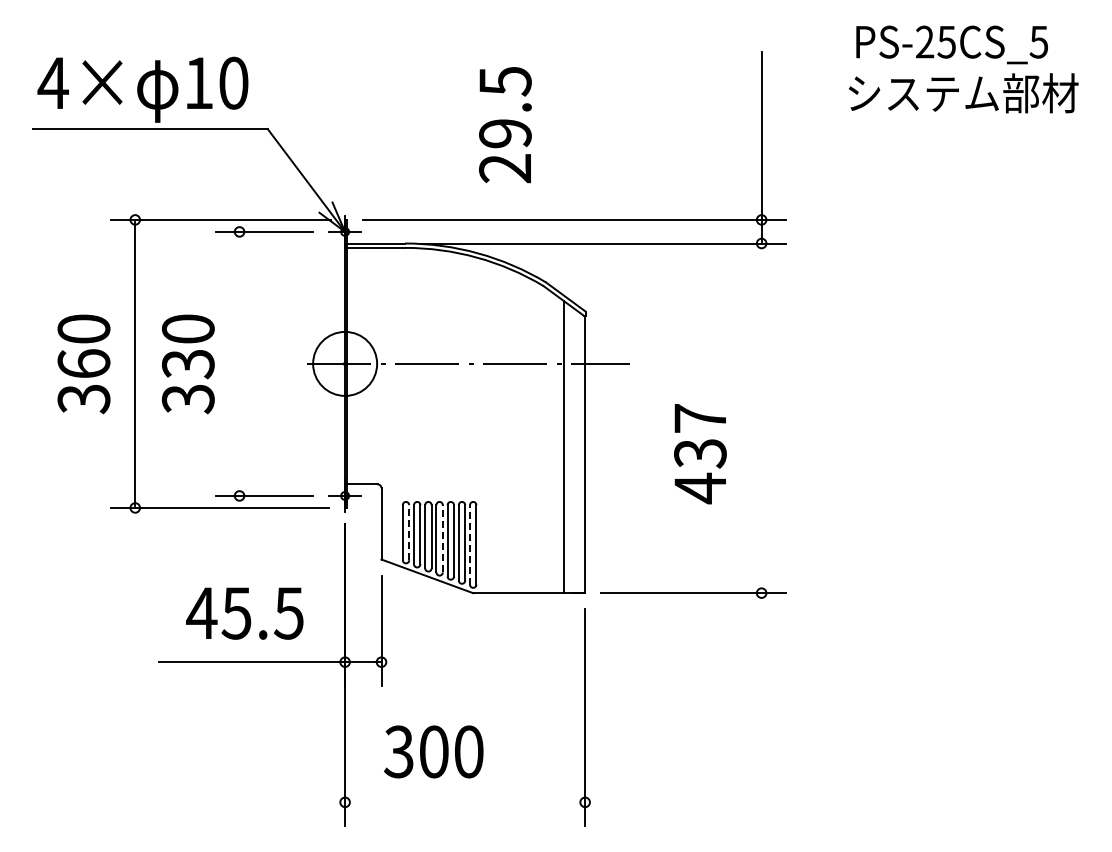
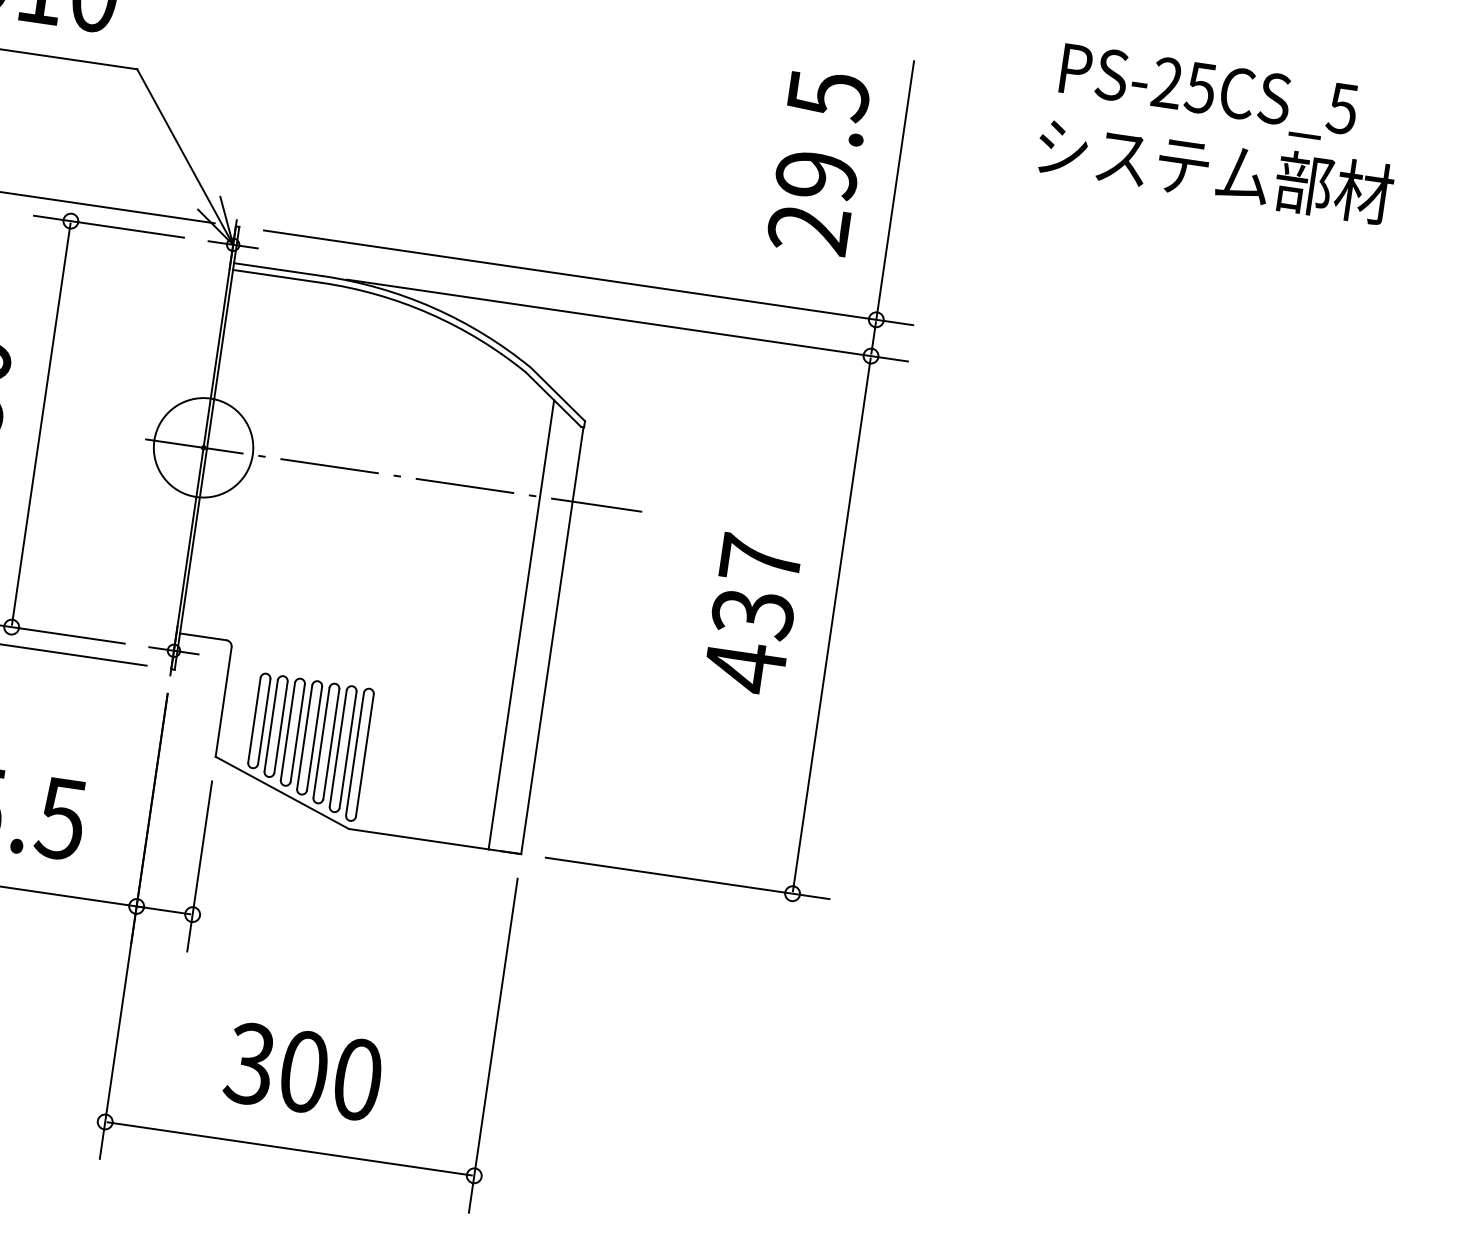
text: (505, 125) -> (818, 163), moved
line: (239, 363) -> (41, 423), added
line: (761, 418) -> (831, 625), added
text: (700, 454) -> (752, 615), moved
line: (409, 532) -> (264, 721), dashed -> solid
line: (442, 538) -> (314, 738), dashed -> solid
line: (470, 544) -> (355, 753), dashed -> solid
text: (433, 751) -> (303, 1070), moved
line: (464, 802) -> (288, 1148), added

